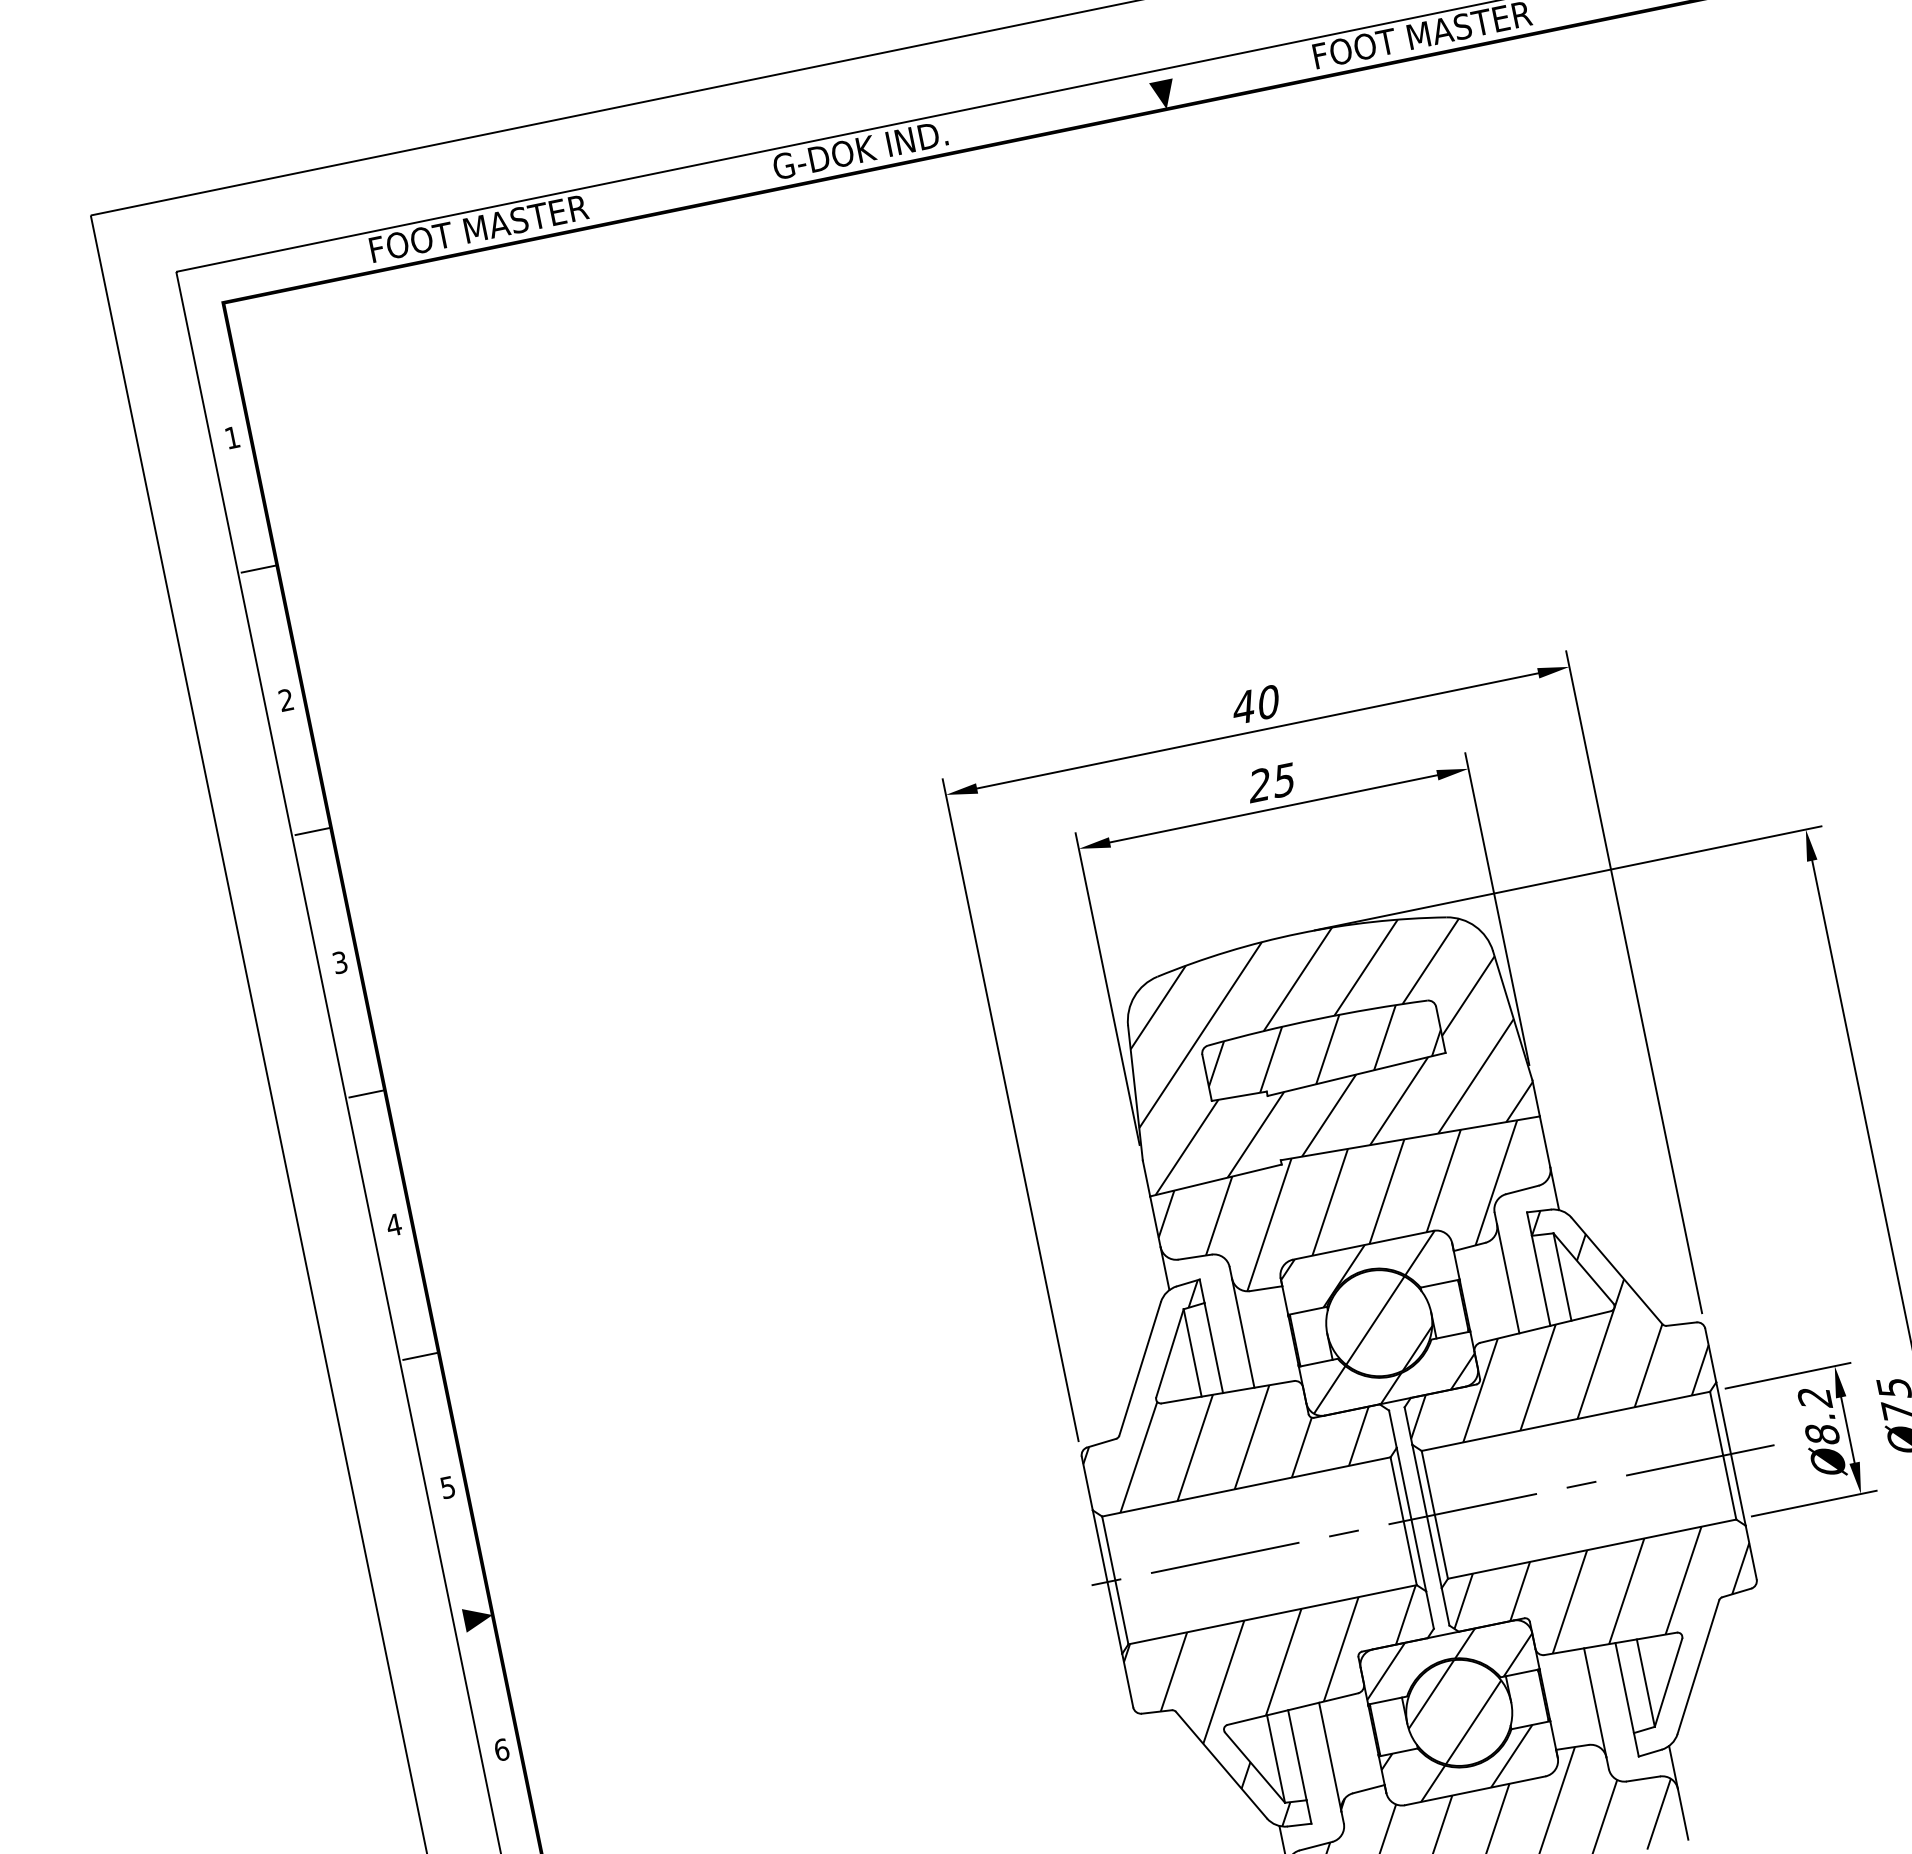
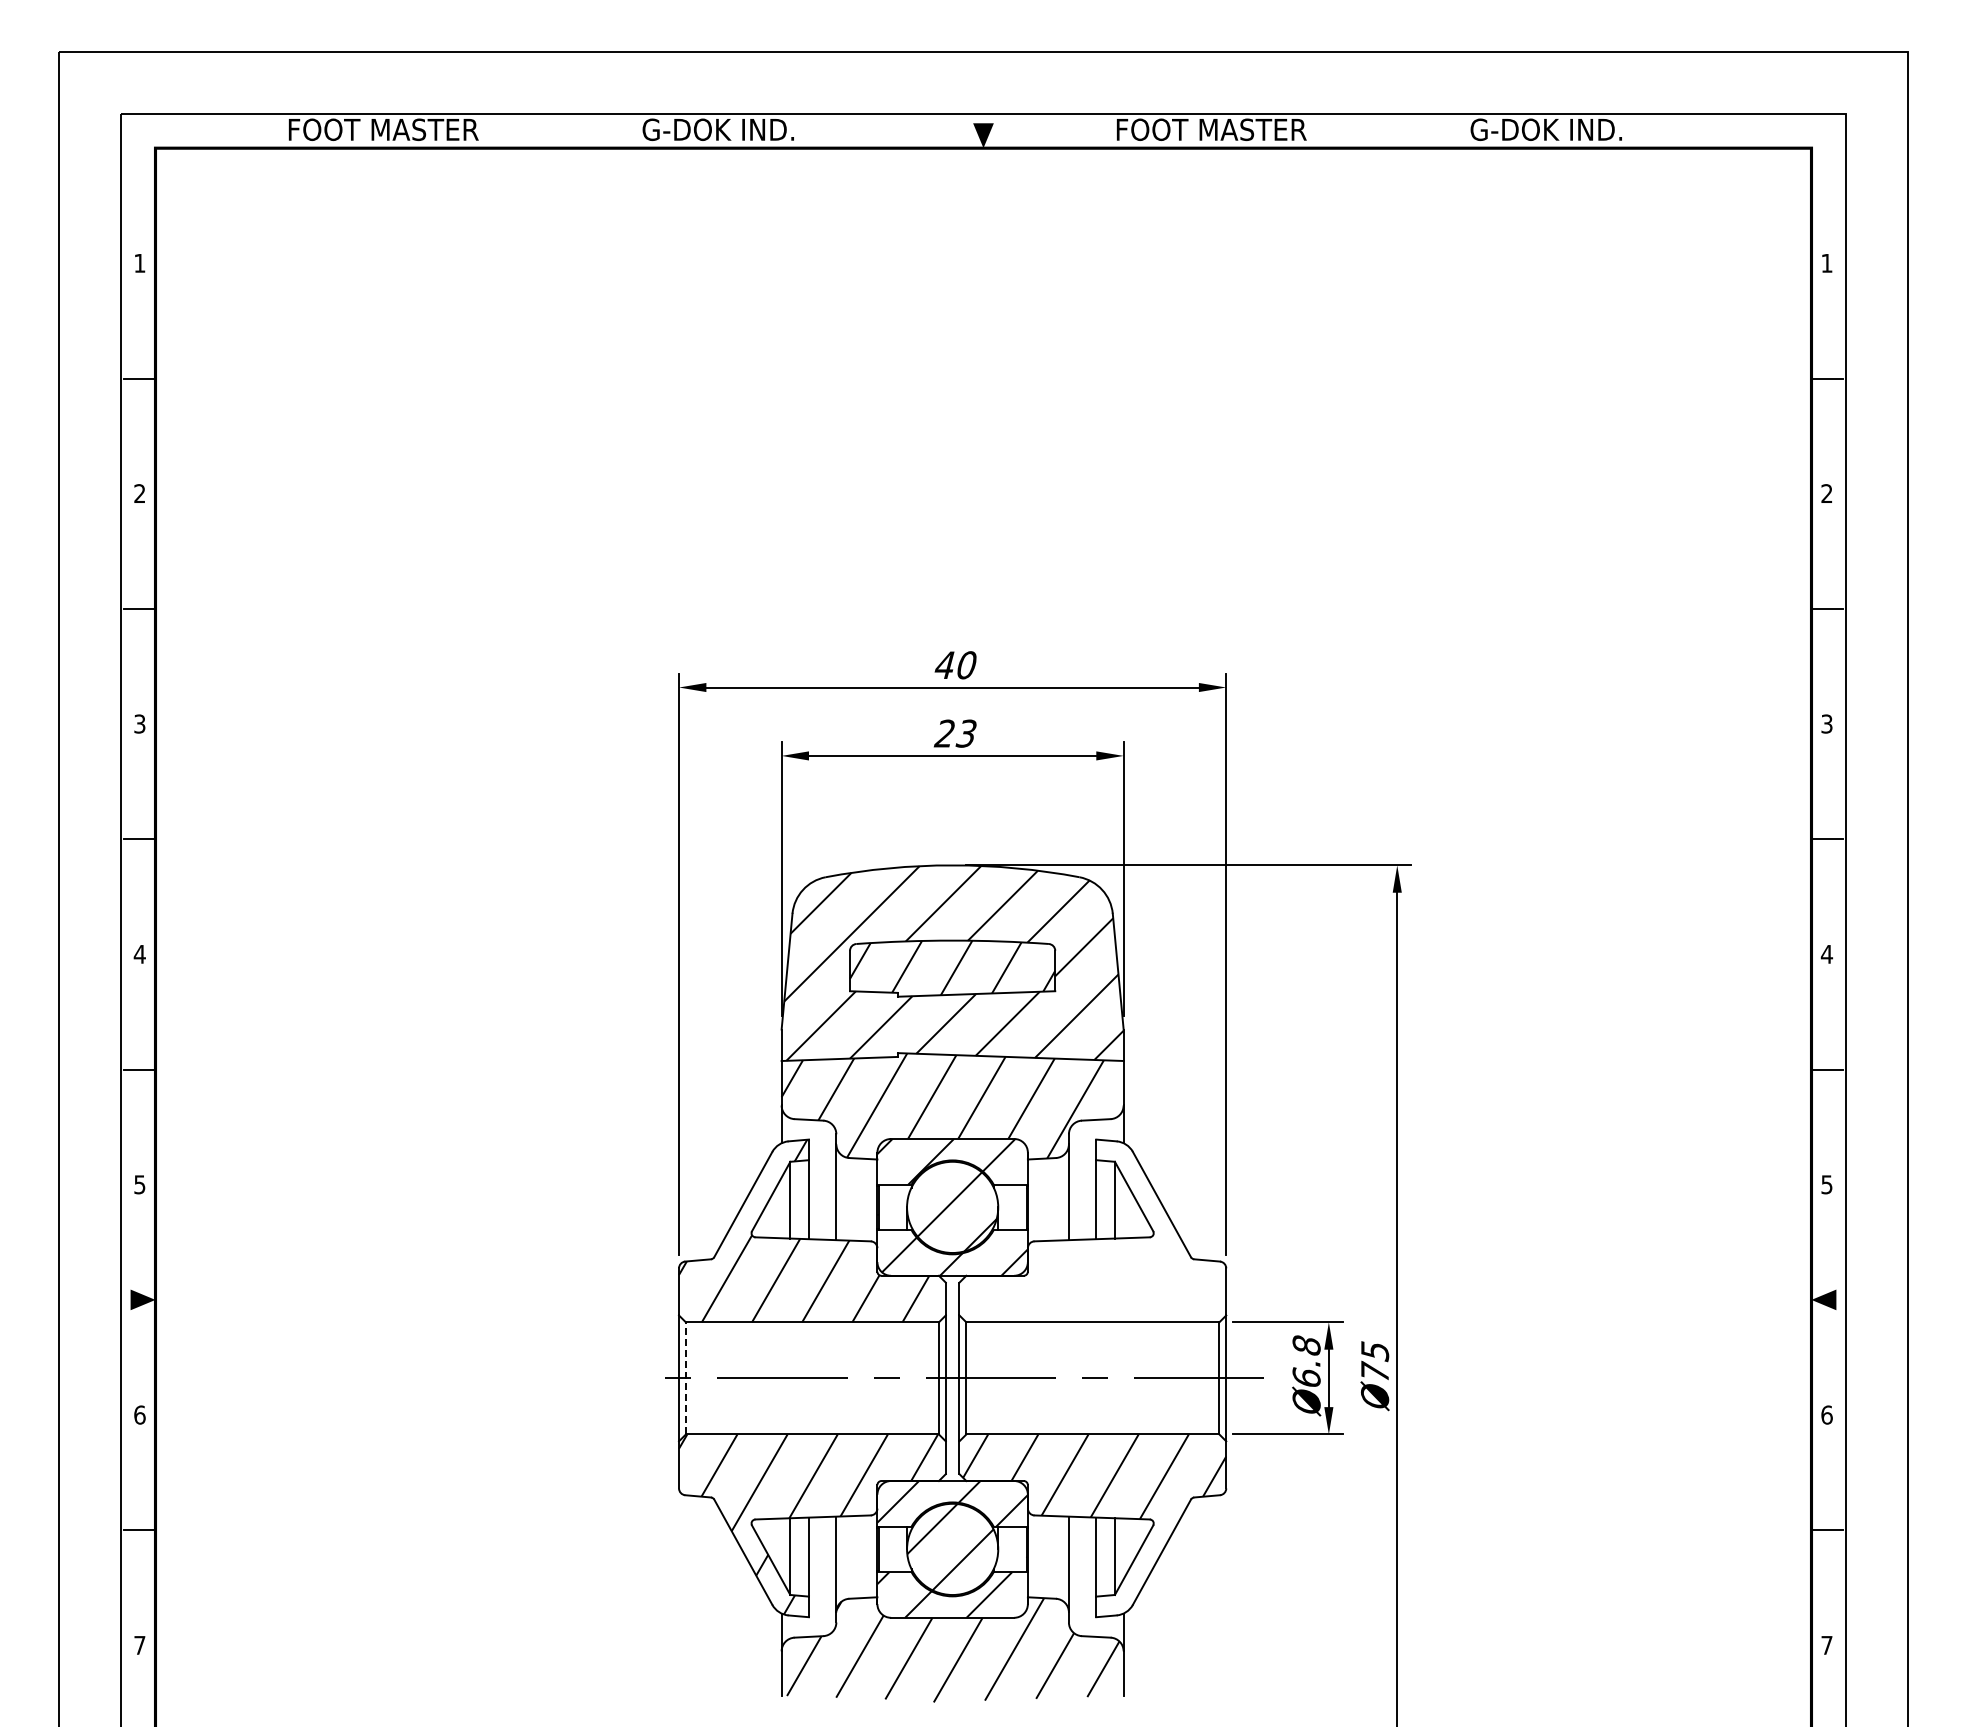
text: (1286, 779) -> (968, 733), 25 -> 23
hatch: (1544, 1317) -> (1092, 1231), removed
text: (1818, 1416) -> (1306, 1361), Ø8.2 -> Ø6.8
line: (1114, 1579) -> (685, 1377), solid -> dashed

